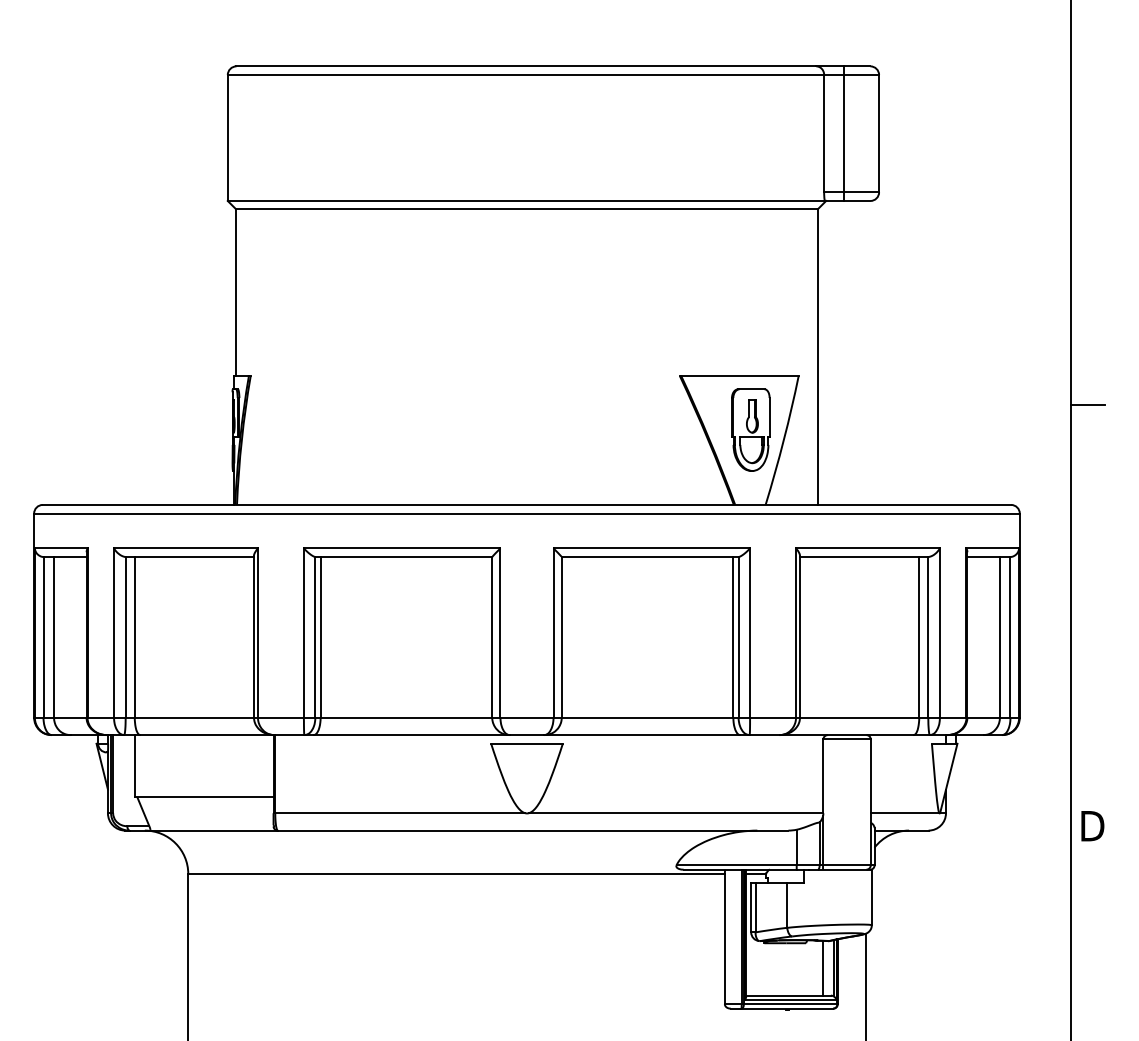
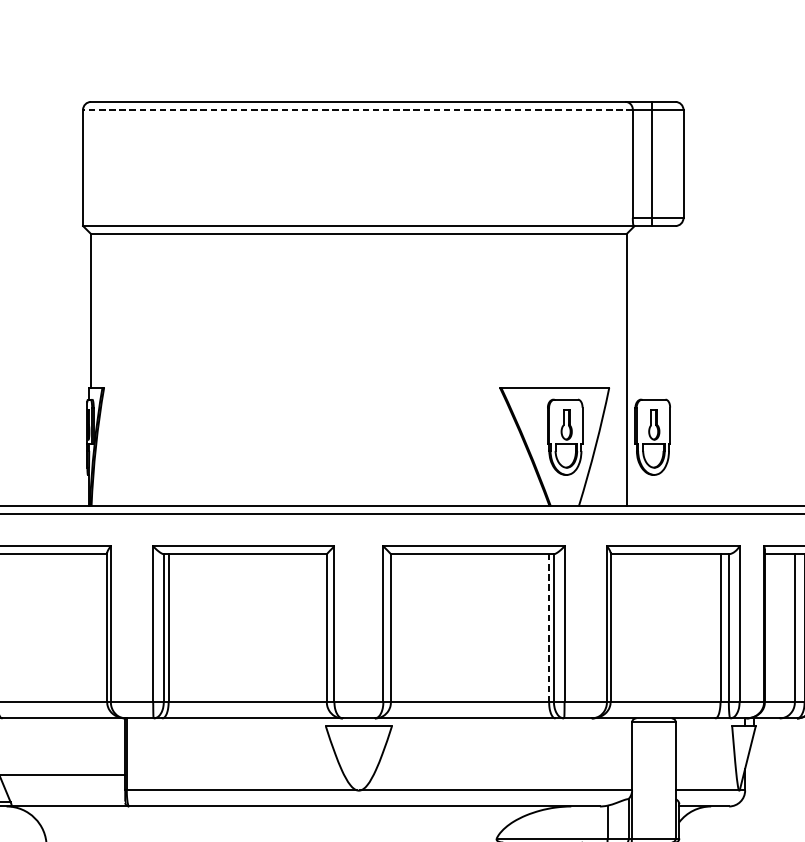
line: (525, 75) -> (357, 110), solid -> dashed
part: (845, 429) -> (652, 436), added
line: (733, 636) -> (549, 627), solid -> dashed

